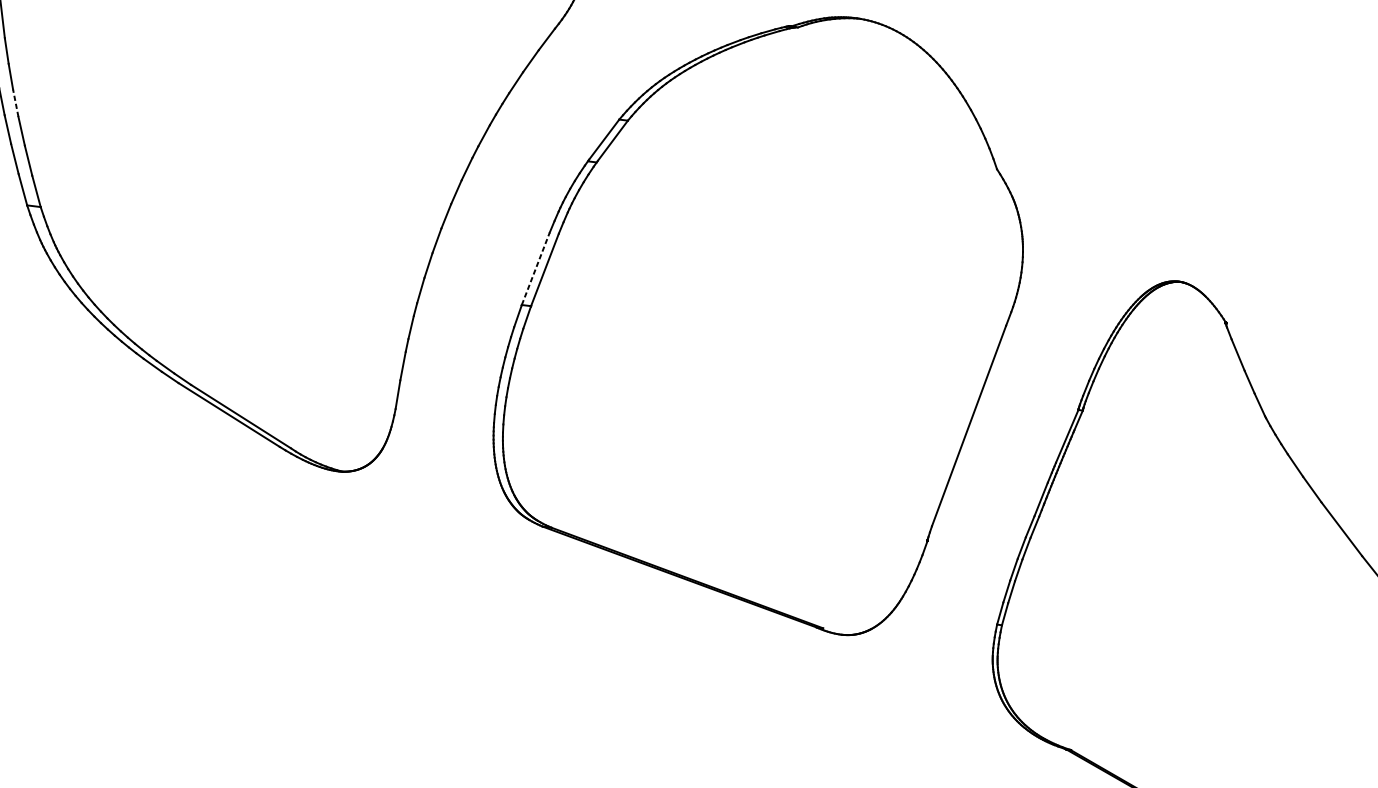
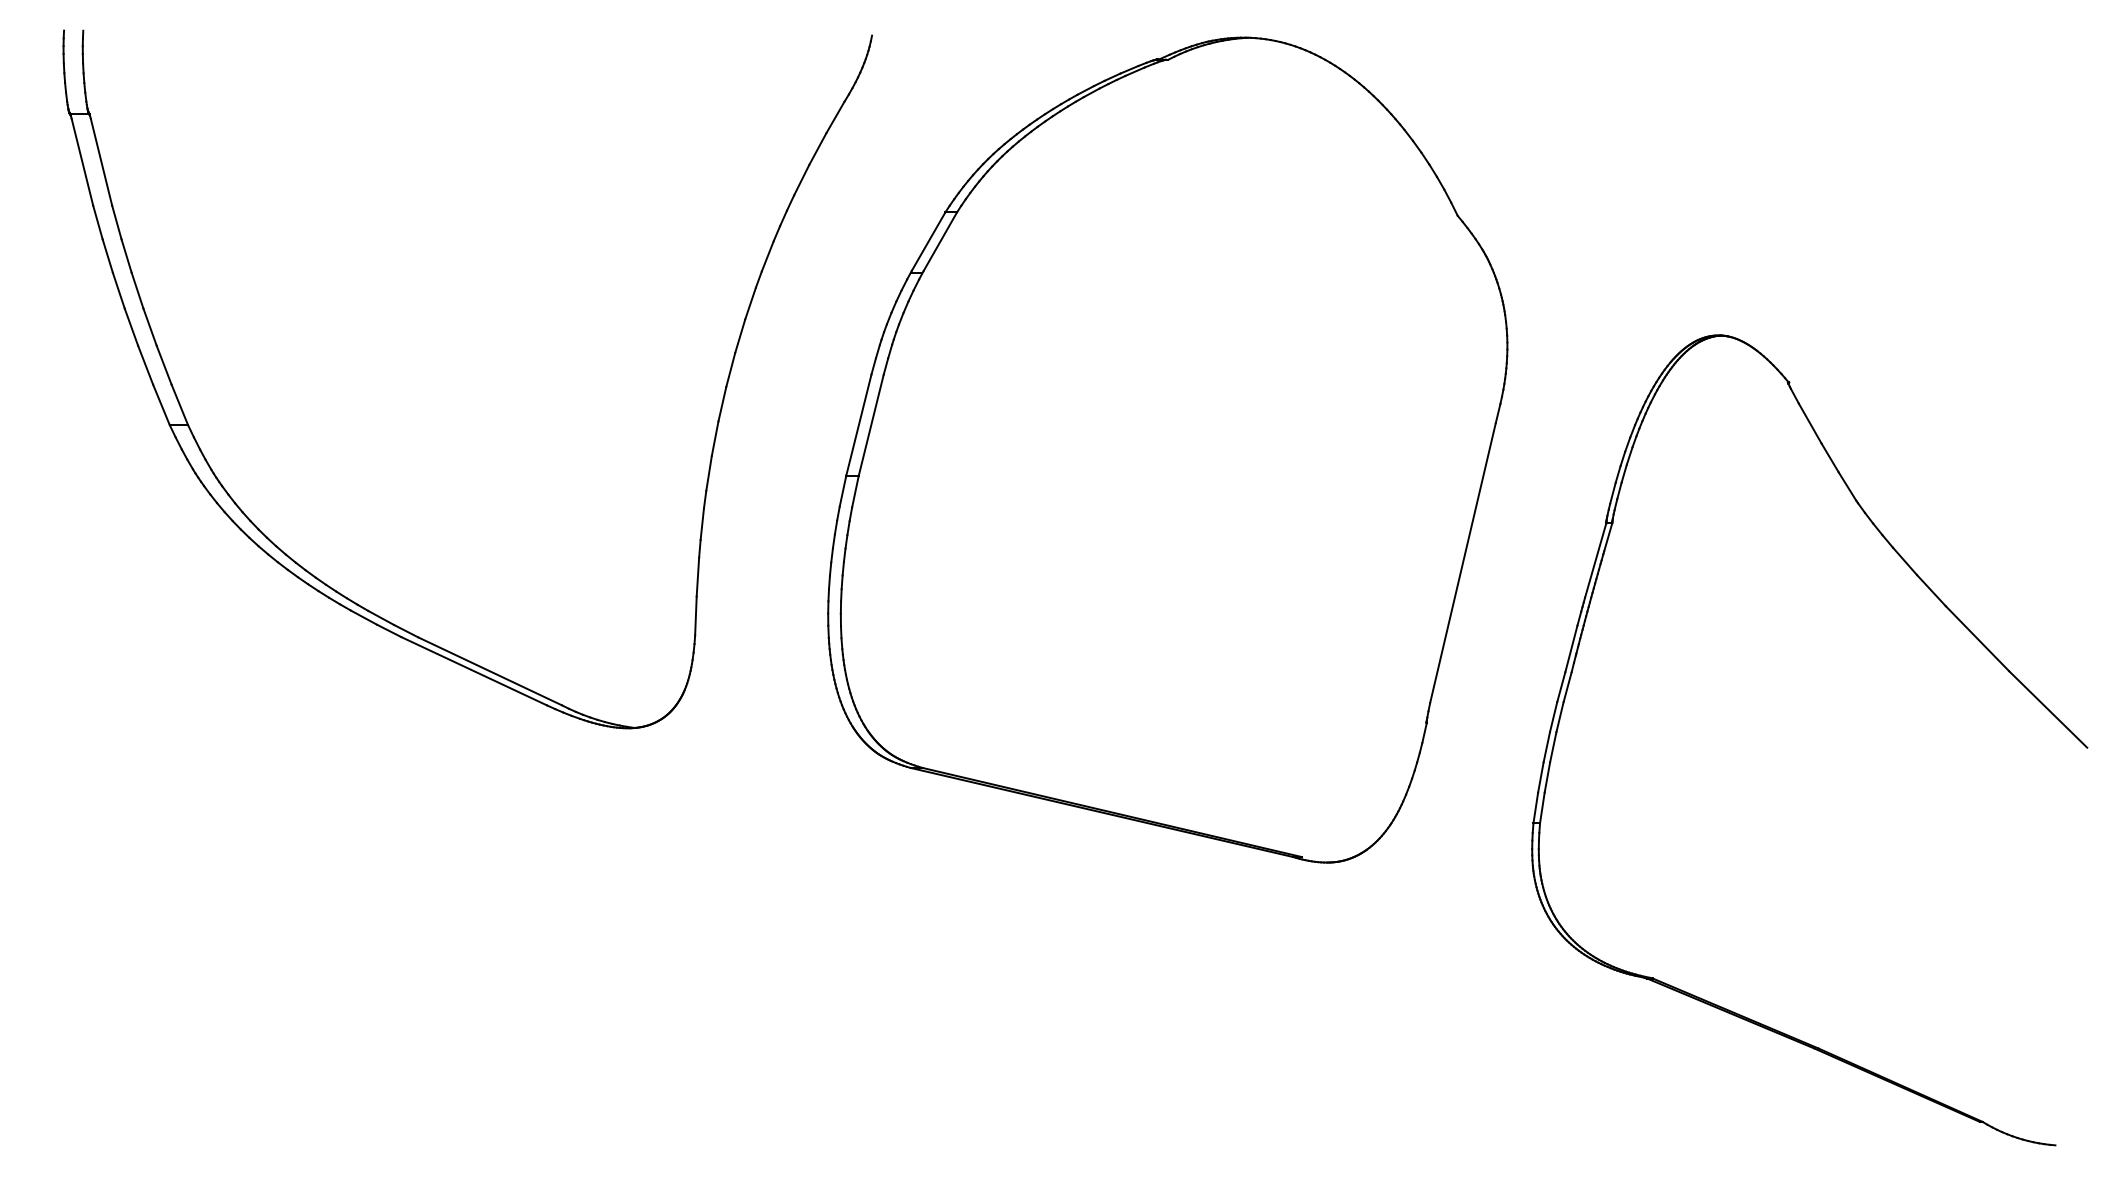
line: (15, 103) -> (137, 290), dashed -> solid
line: (535, 268) -> (858, 424), dashed -> solid

